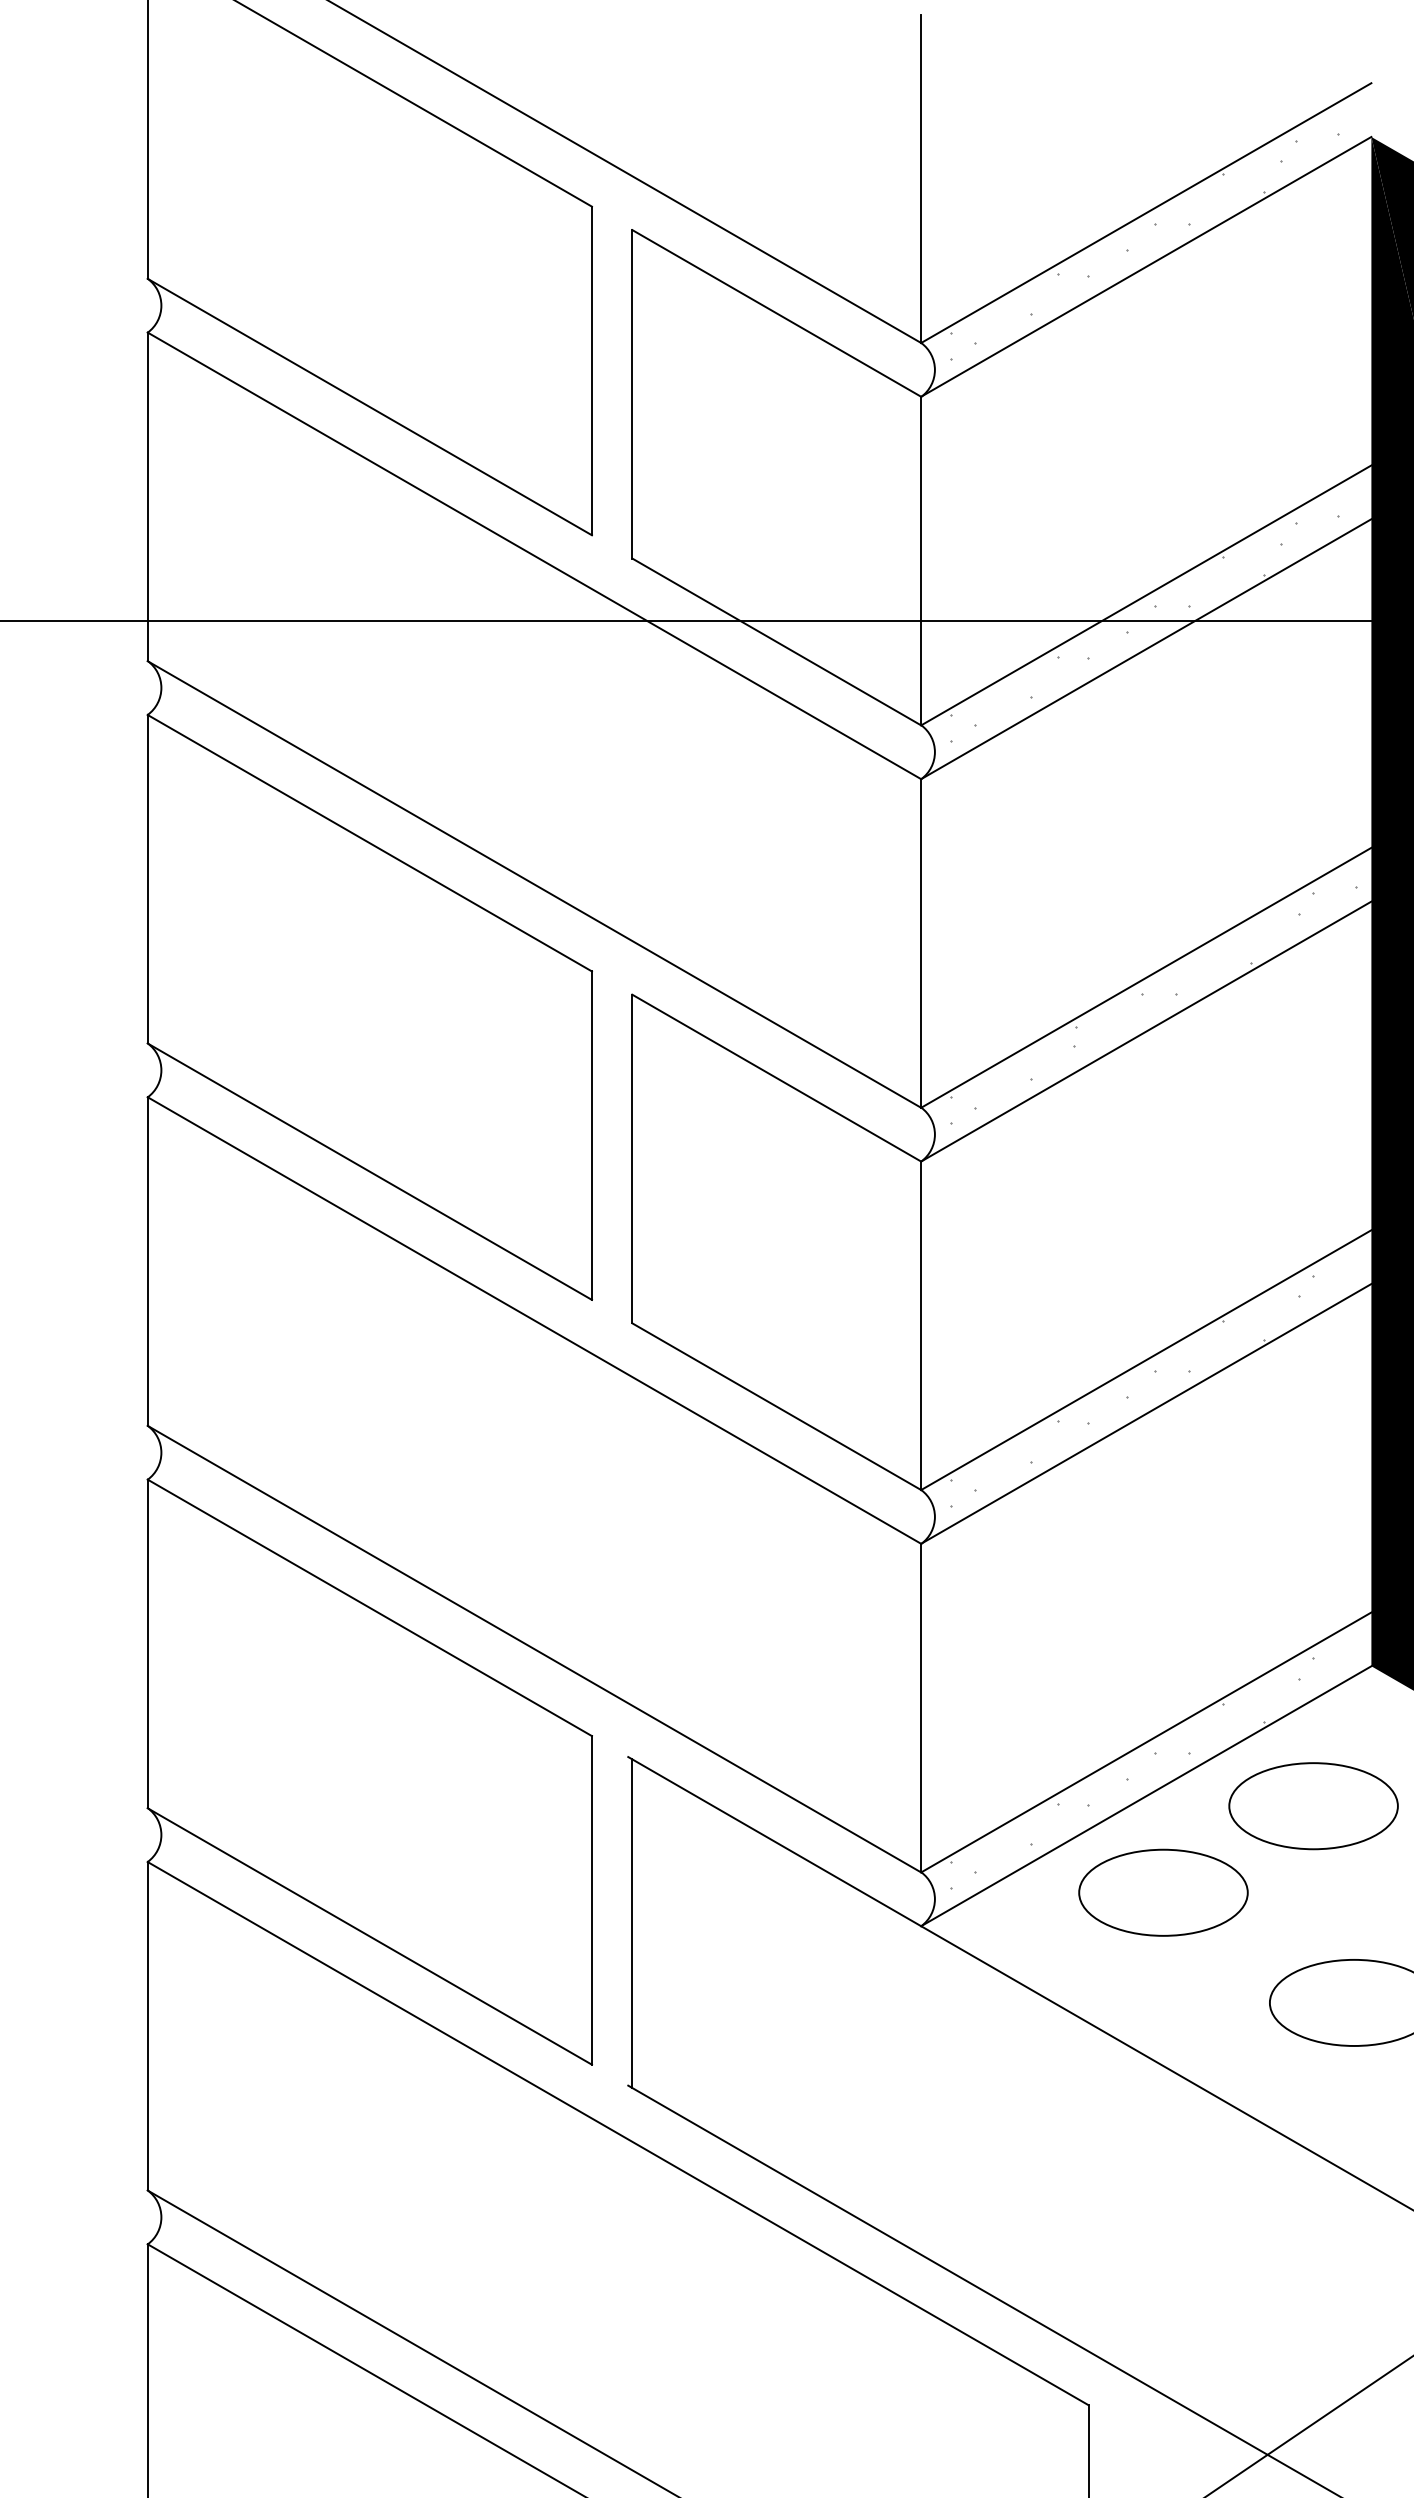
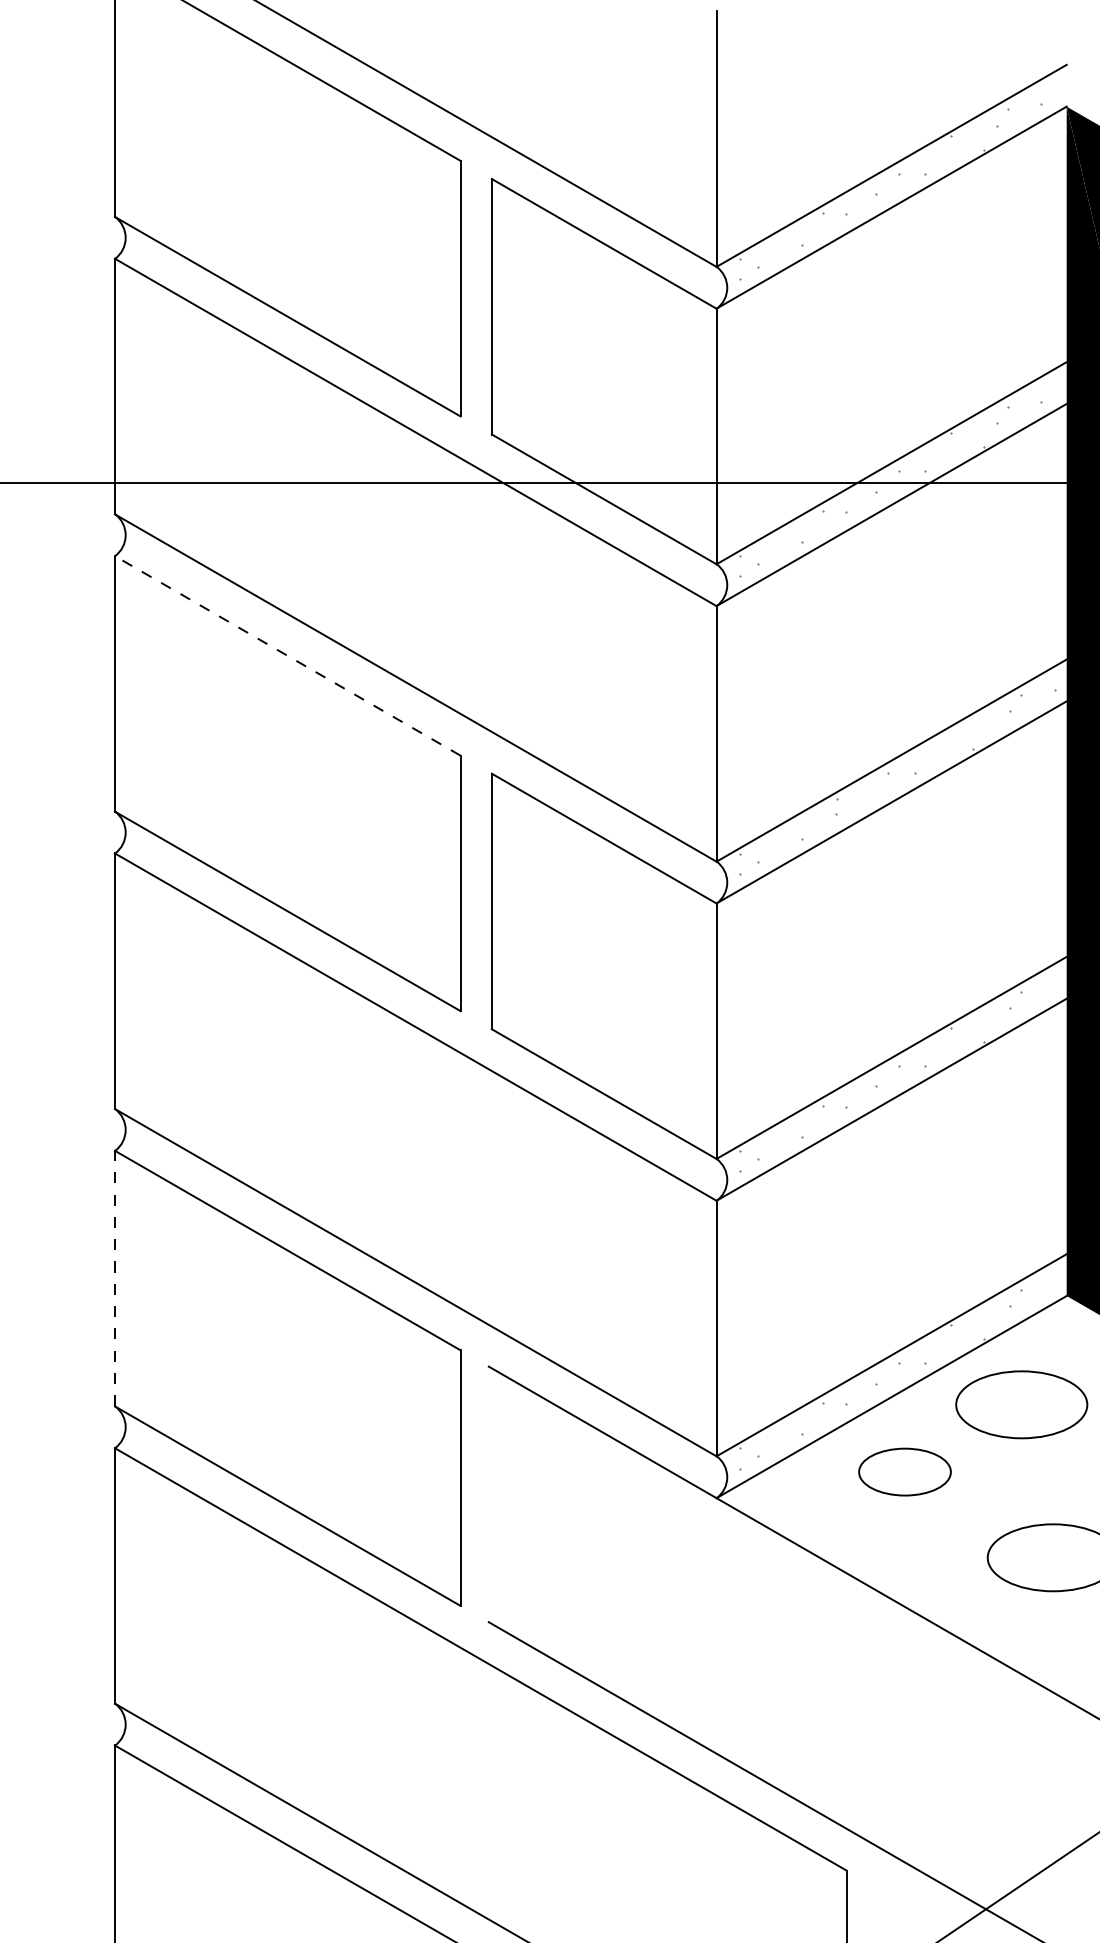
line: (369, 843) -> (287, 656), solid -> dashed
line: (147, 1643) -> (114, 1278), solid -> dashed
part: (1163, 1892) -> (905, 1471), size x0.7
line: (632, 1923) -> (492, 1496), removed

